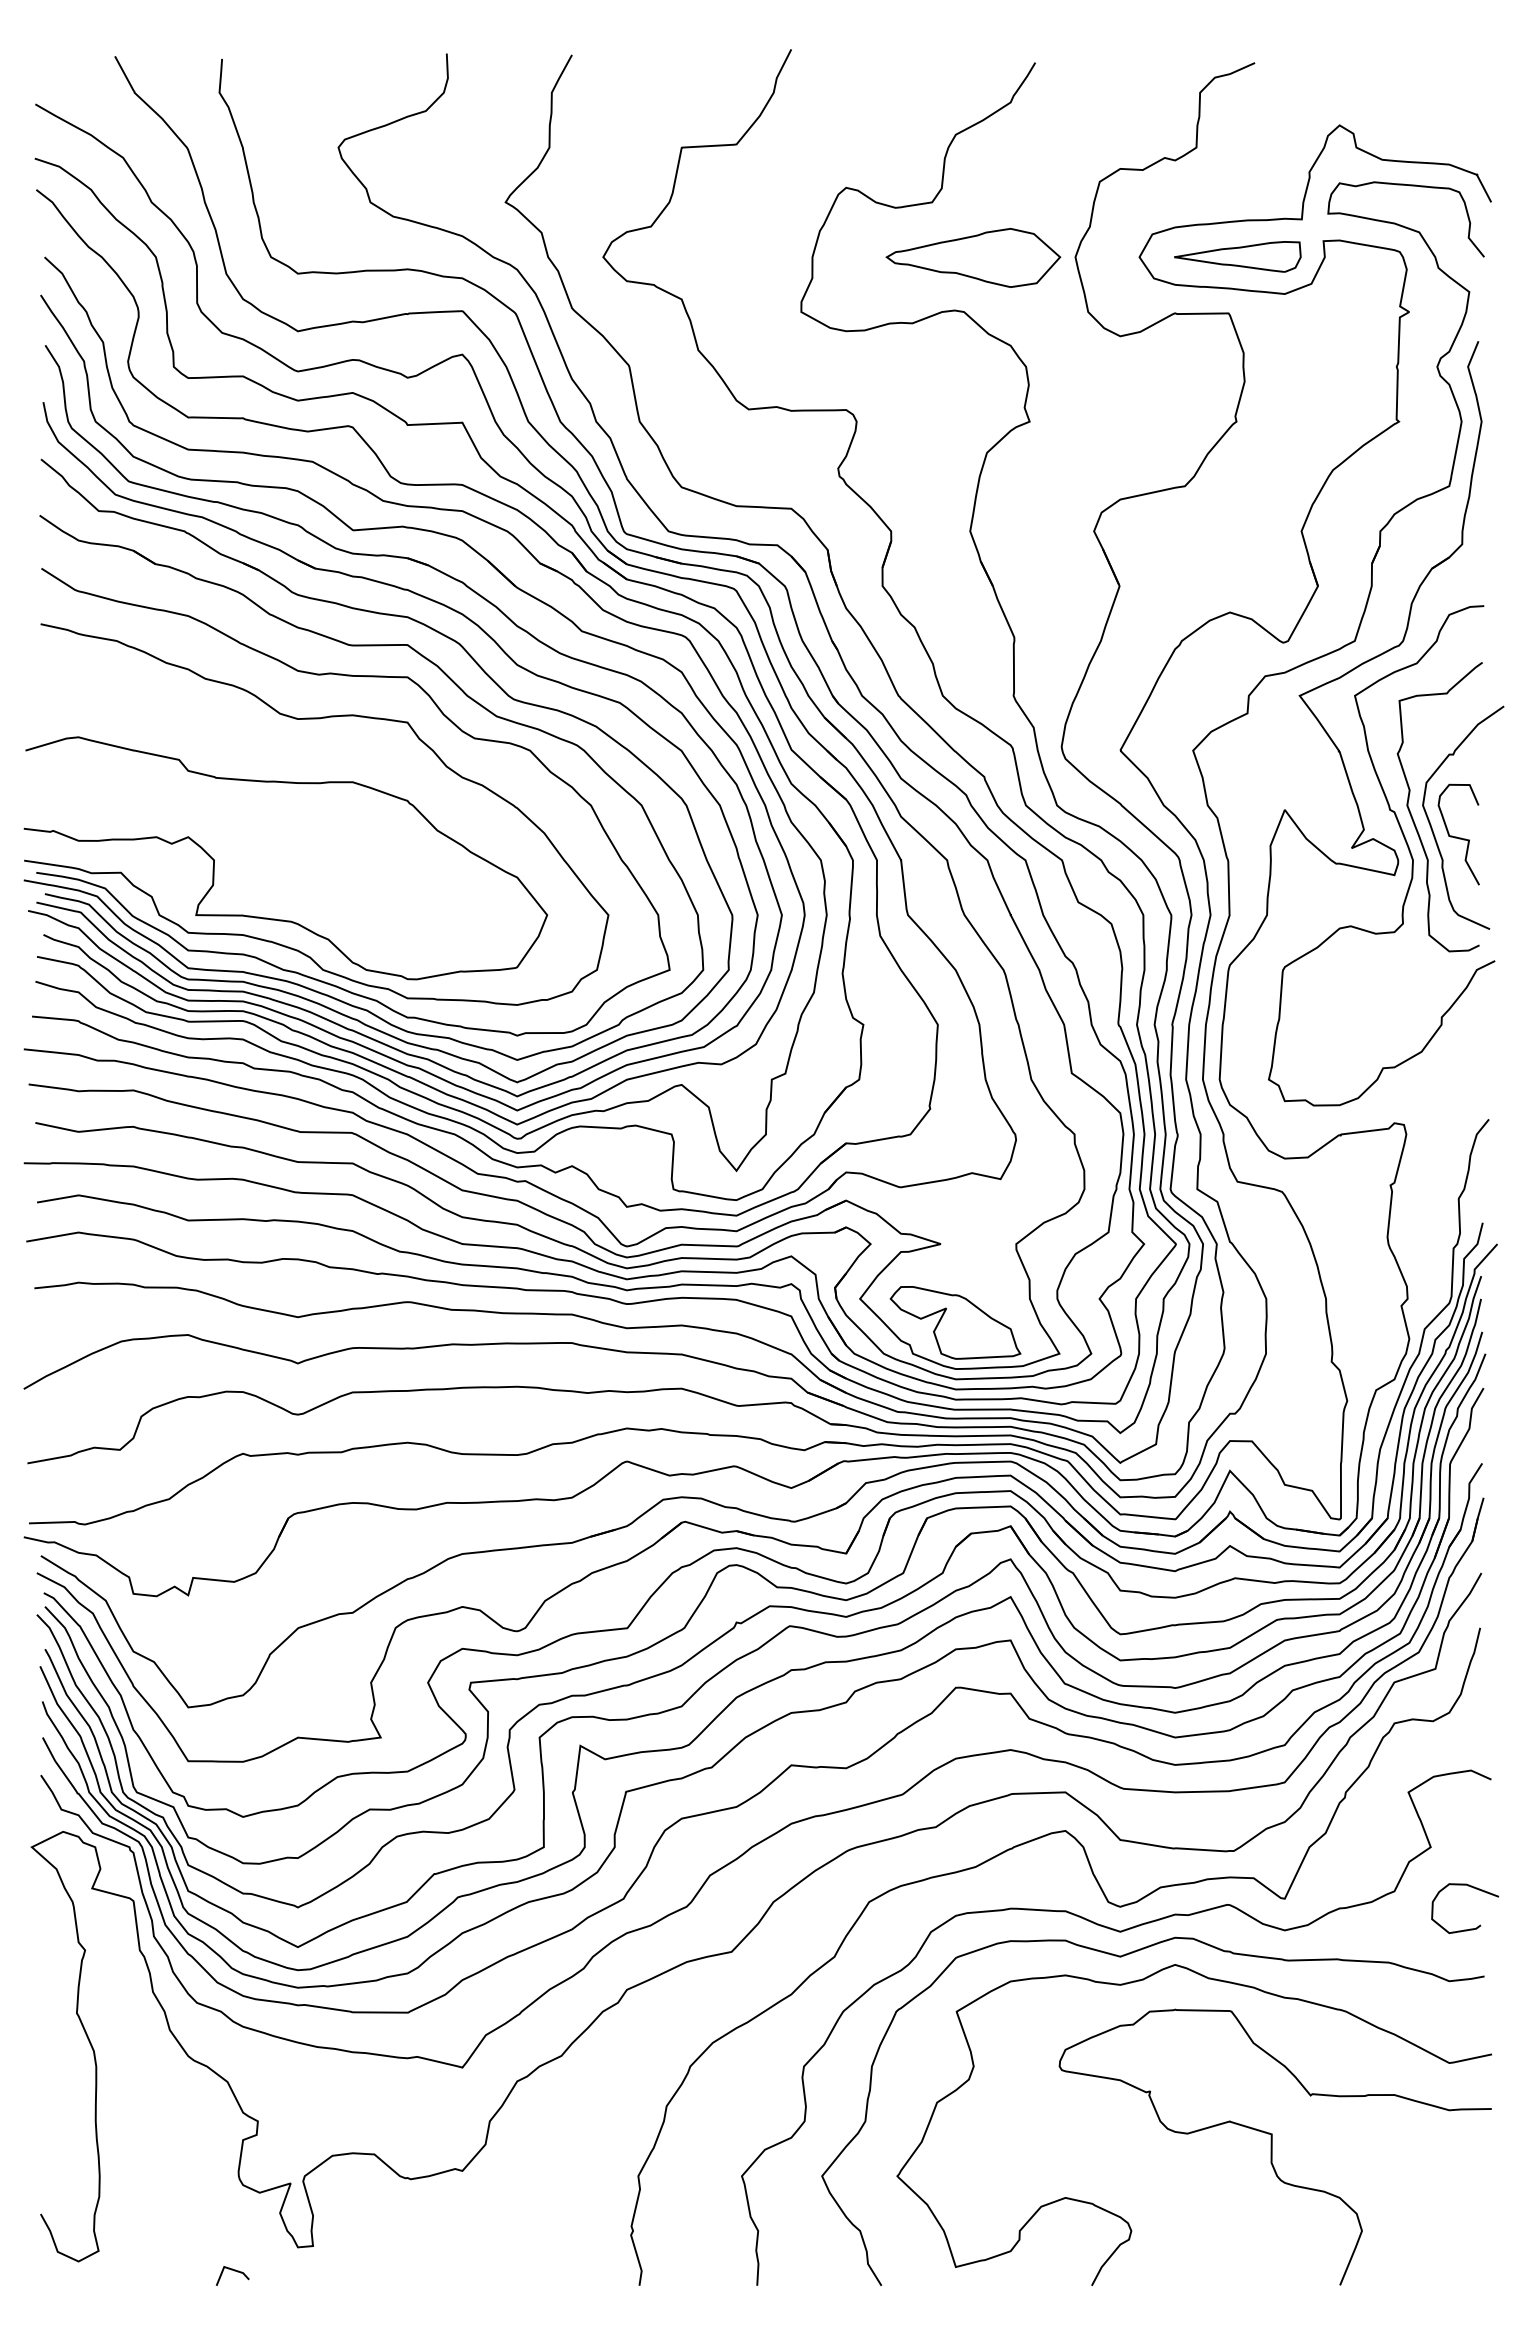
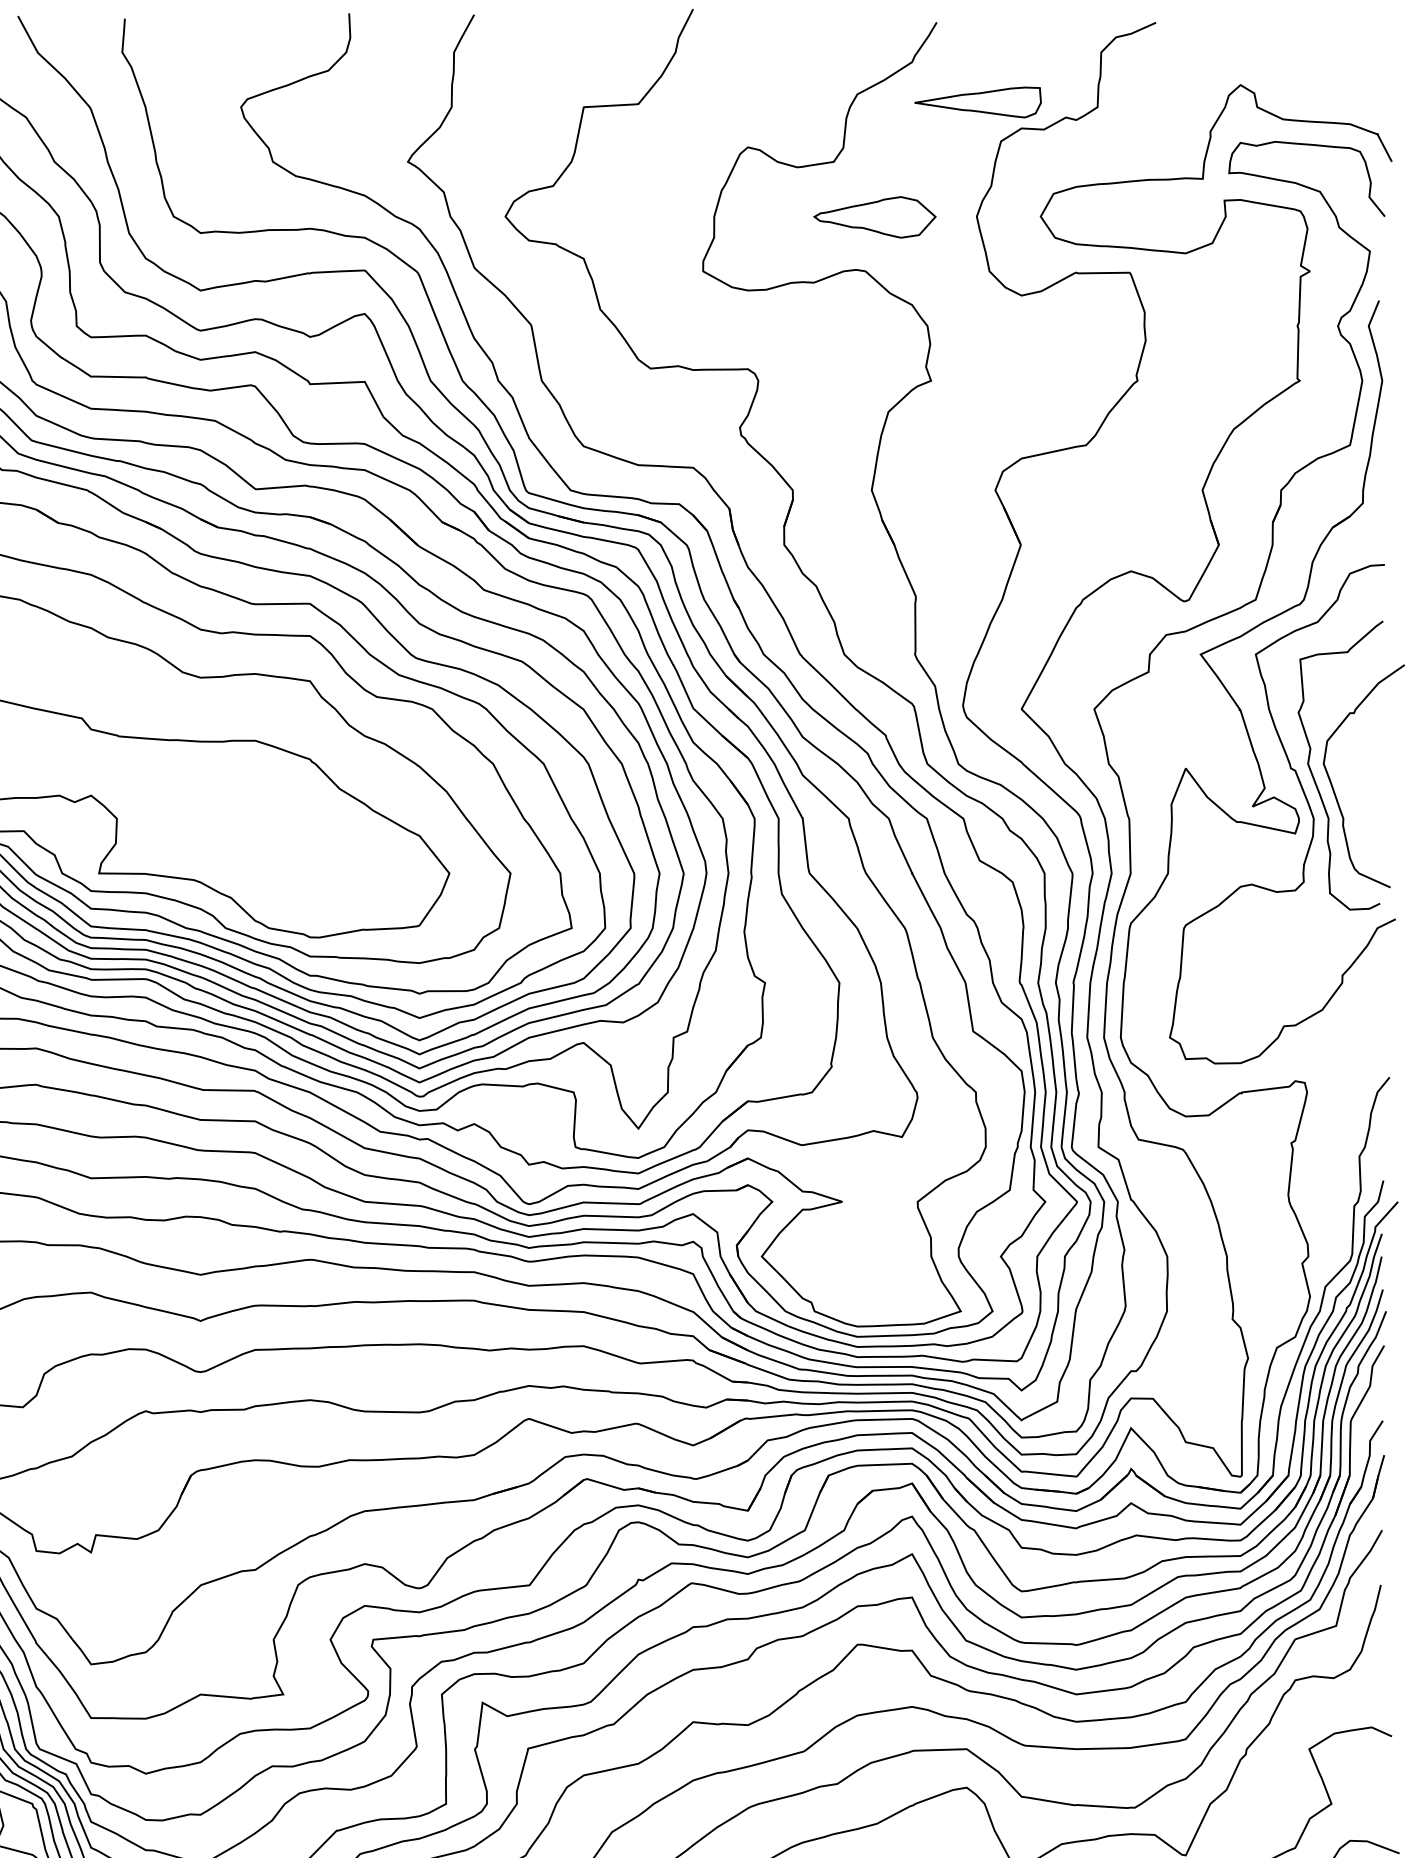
part: (1237, 256) -> (977, 102), moved
part: (973, 257) -> (875, 216), size x0.7
curve: (1456, 836) -> (1357, 794), removed
part: (955, 1322) -> (857, 1280), removed

